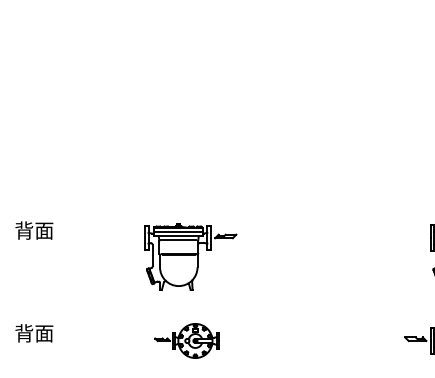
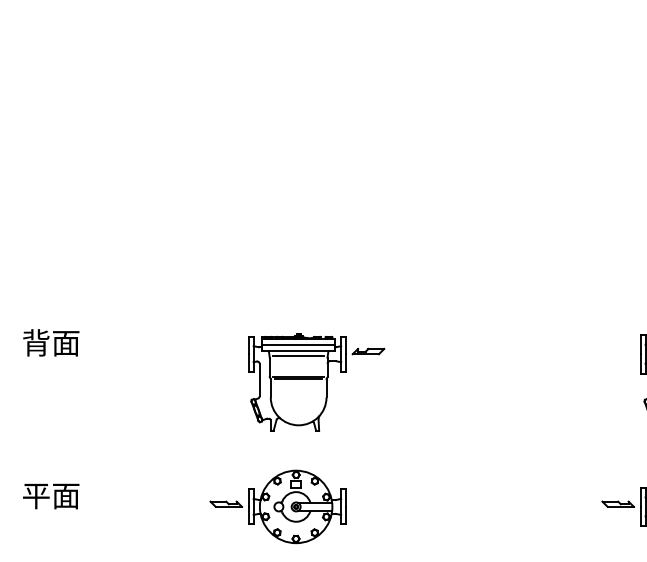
part: (190, 256) -> (316, 381), moved
text: (24, 333) -> (36, 495), 背面 -> 平面
part: (186, 340) -> (277, 506), size x1.43

